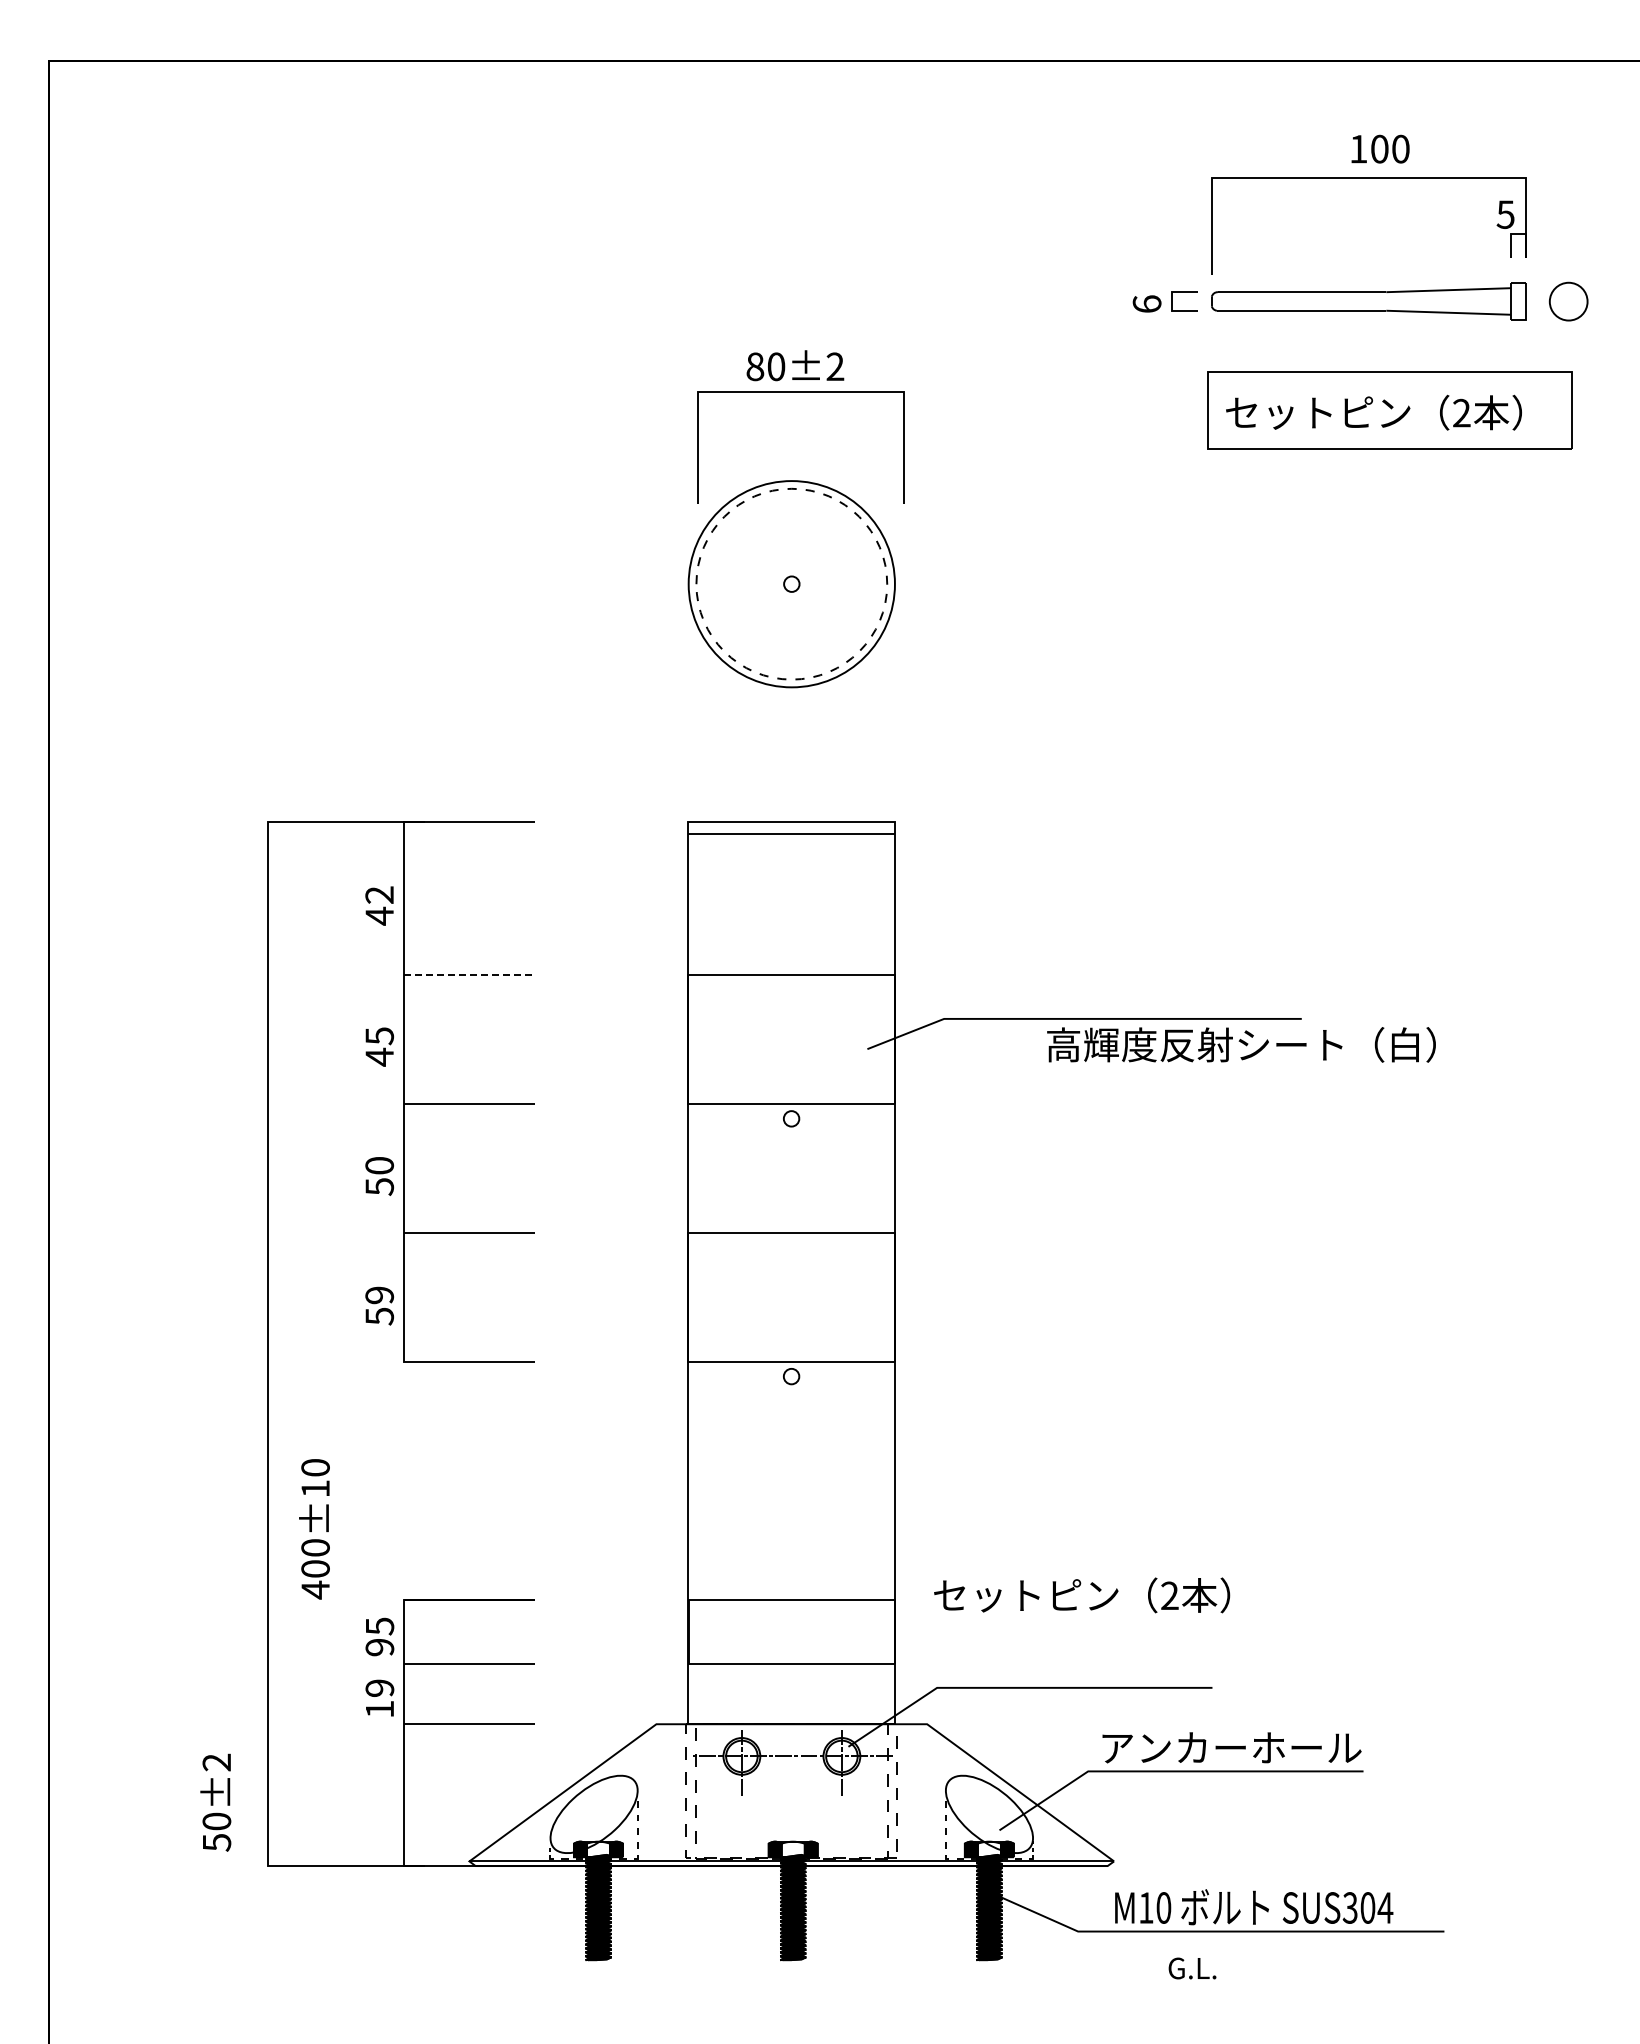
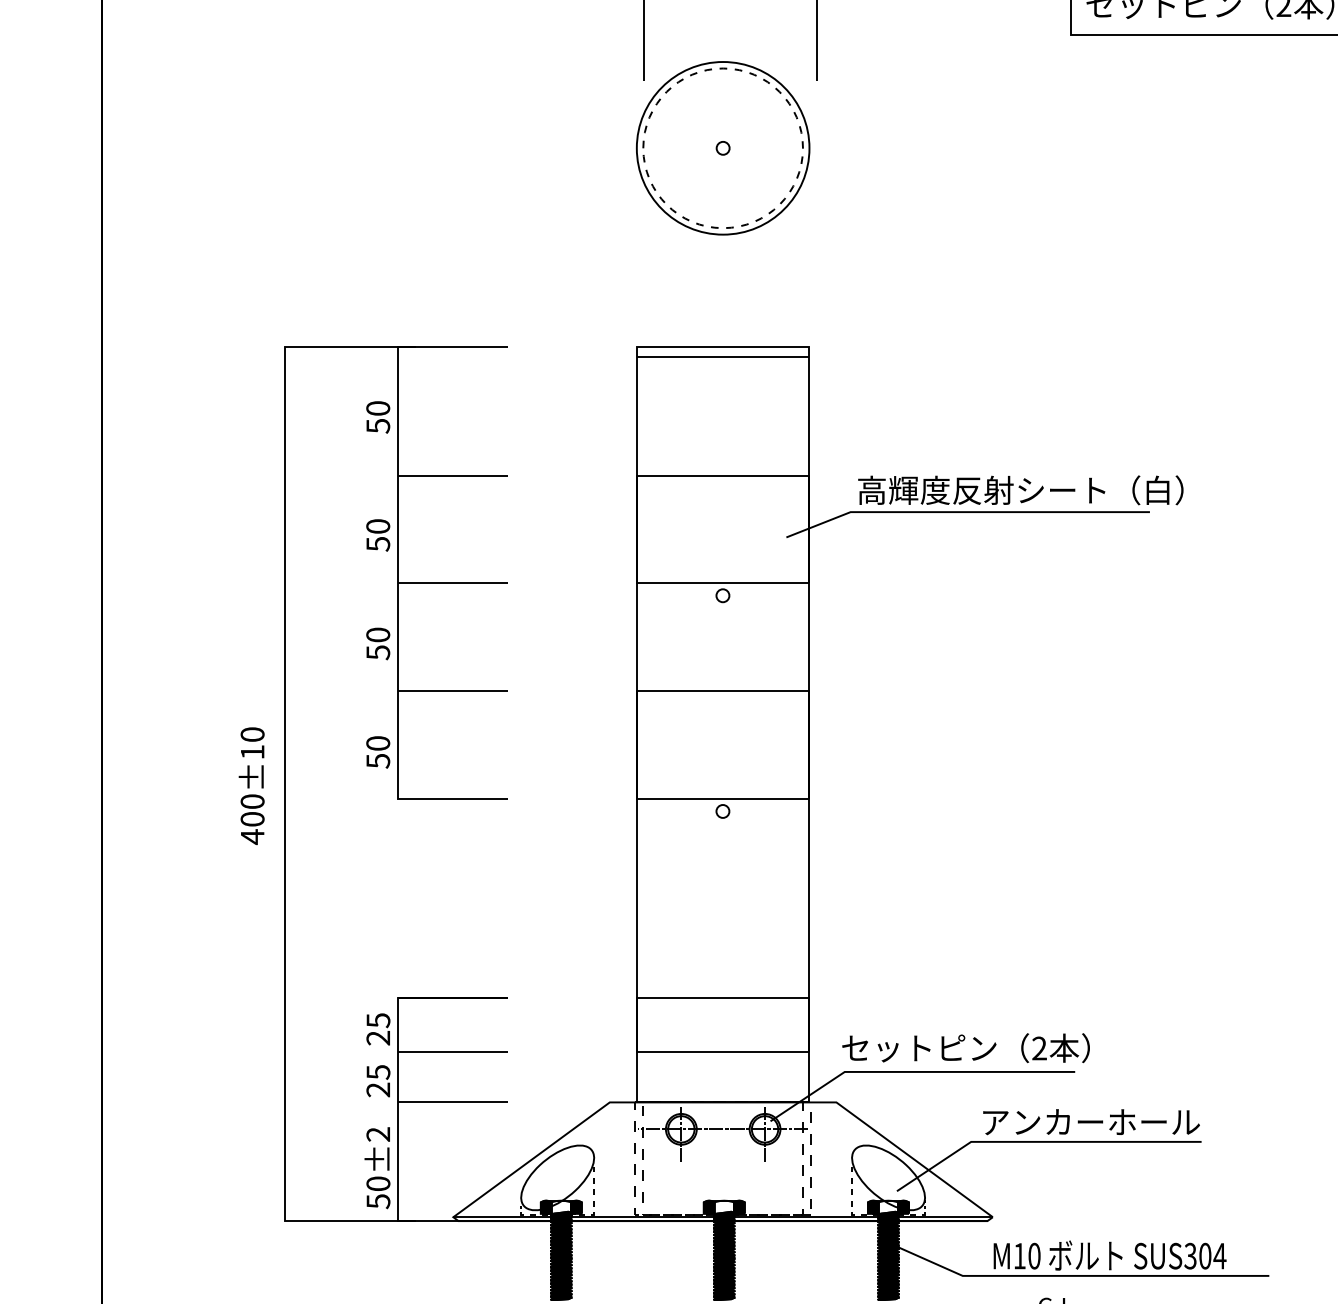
text: (379, 905) -> (378, 417), 42 -> 50
line: (469, 975) -> (453, 475), dashed -> solid
text: (1241, 1044) -> (1020, 490), moved
text: (379, 1046) -> (378, 535), 45 -> 50
text: (379, 1295) -> (378, 743), 59 -> 50
text: (314, 1529) -> (251, 786), moved
text: (1082, 1595) -> (966, 1048), moved
text: (380, 1647) -> (378, 1038), 95 -> 25
text: (379, 1698) -> (378, 1080), 19 -> 25
text: (215, 1802) -> (377, 1167), moved

